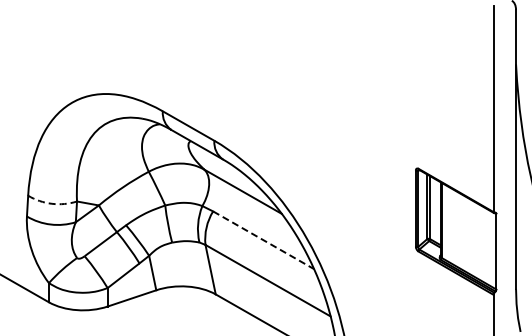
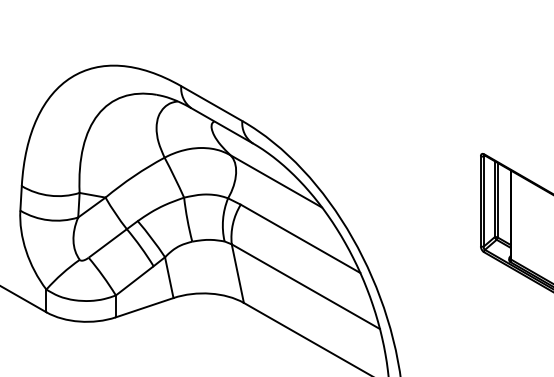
arc: (52, 203) -> (50, 195), dashed -> solid
line: (264, 240) -> (301, 239), dashed -> solid

